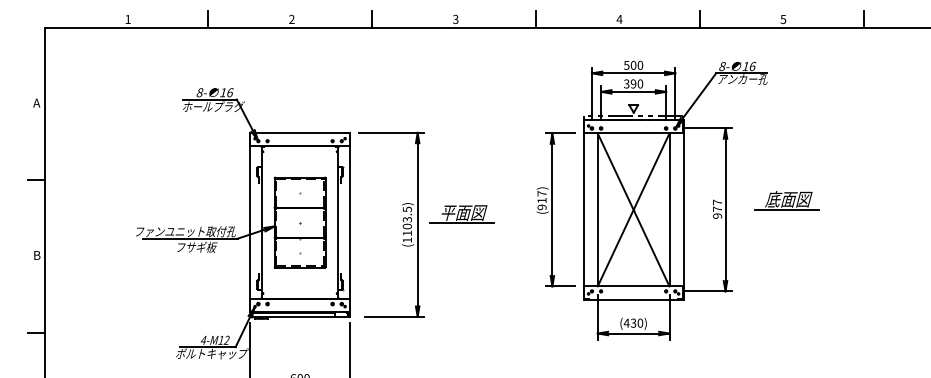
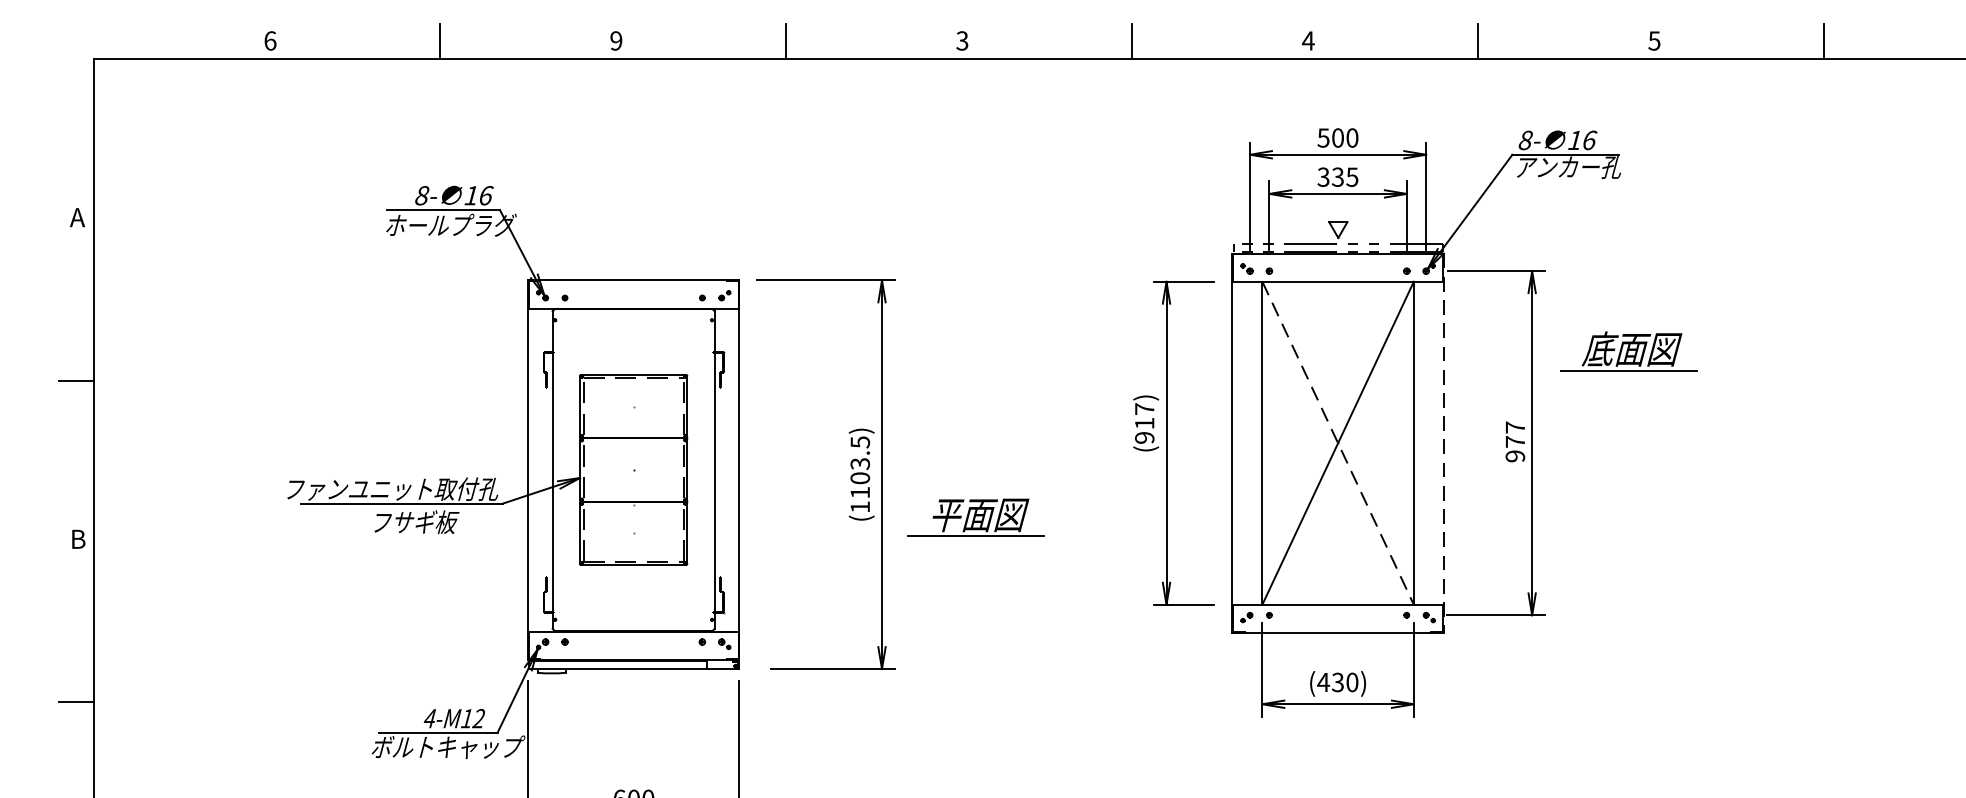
text: (127, 19) -> (269, 41), 1 -> 6
text: (291, 19) -> (615, 41), 2 -> 9
text: (636, 83) -> (1344, 176), 390 -> 335
part: (786, 200) -> (1627, 351), moved
line: (683, 209) -> (1443, 442), solid -> dashed
line: (633, 210) -> (1337, 444), solid -> dashed
part: (461, 214) -> (974, 518), moved

